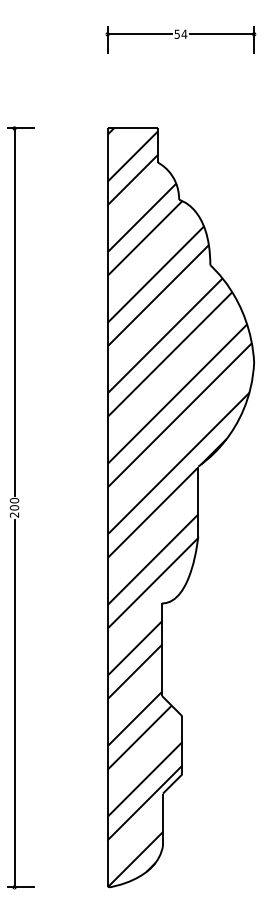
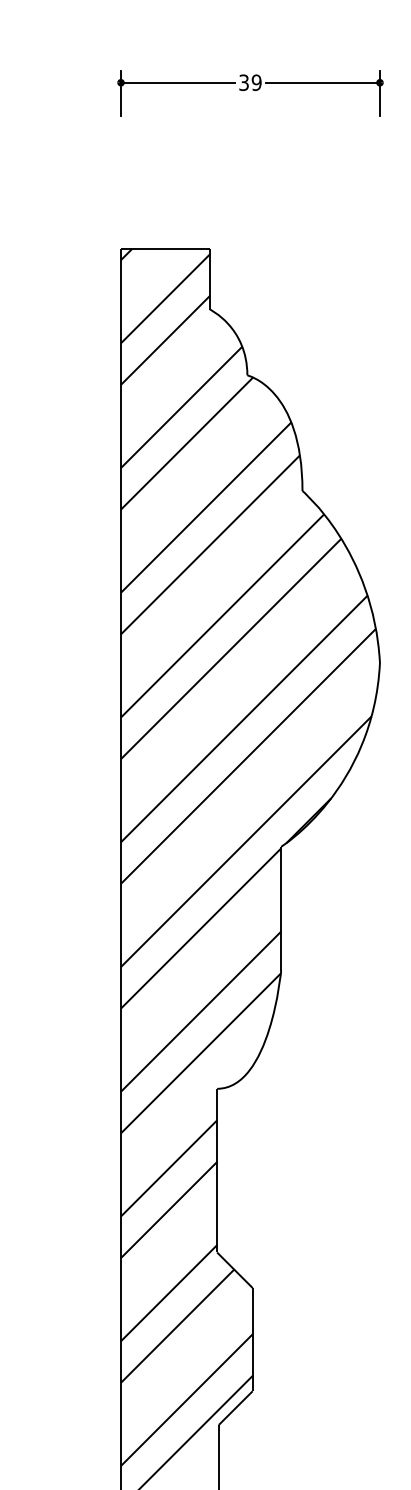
text: (180, 33) -> (249, 81), 54 -> 39

